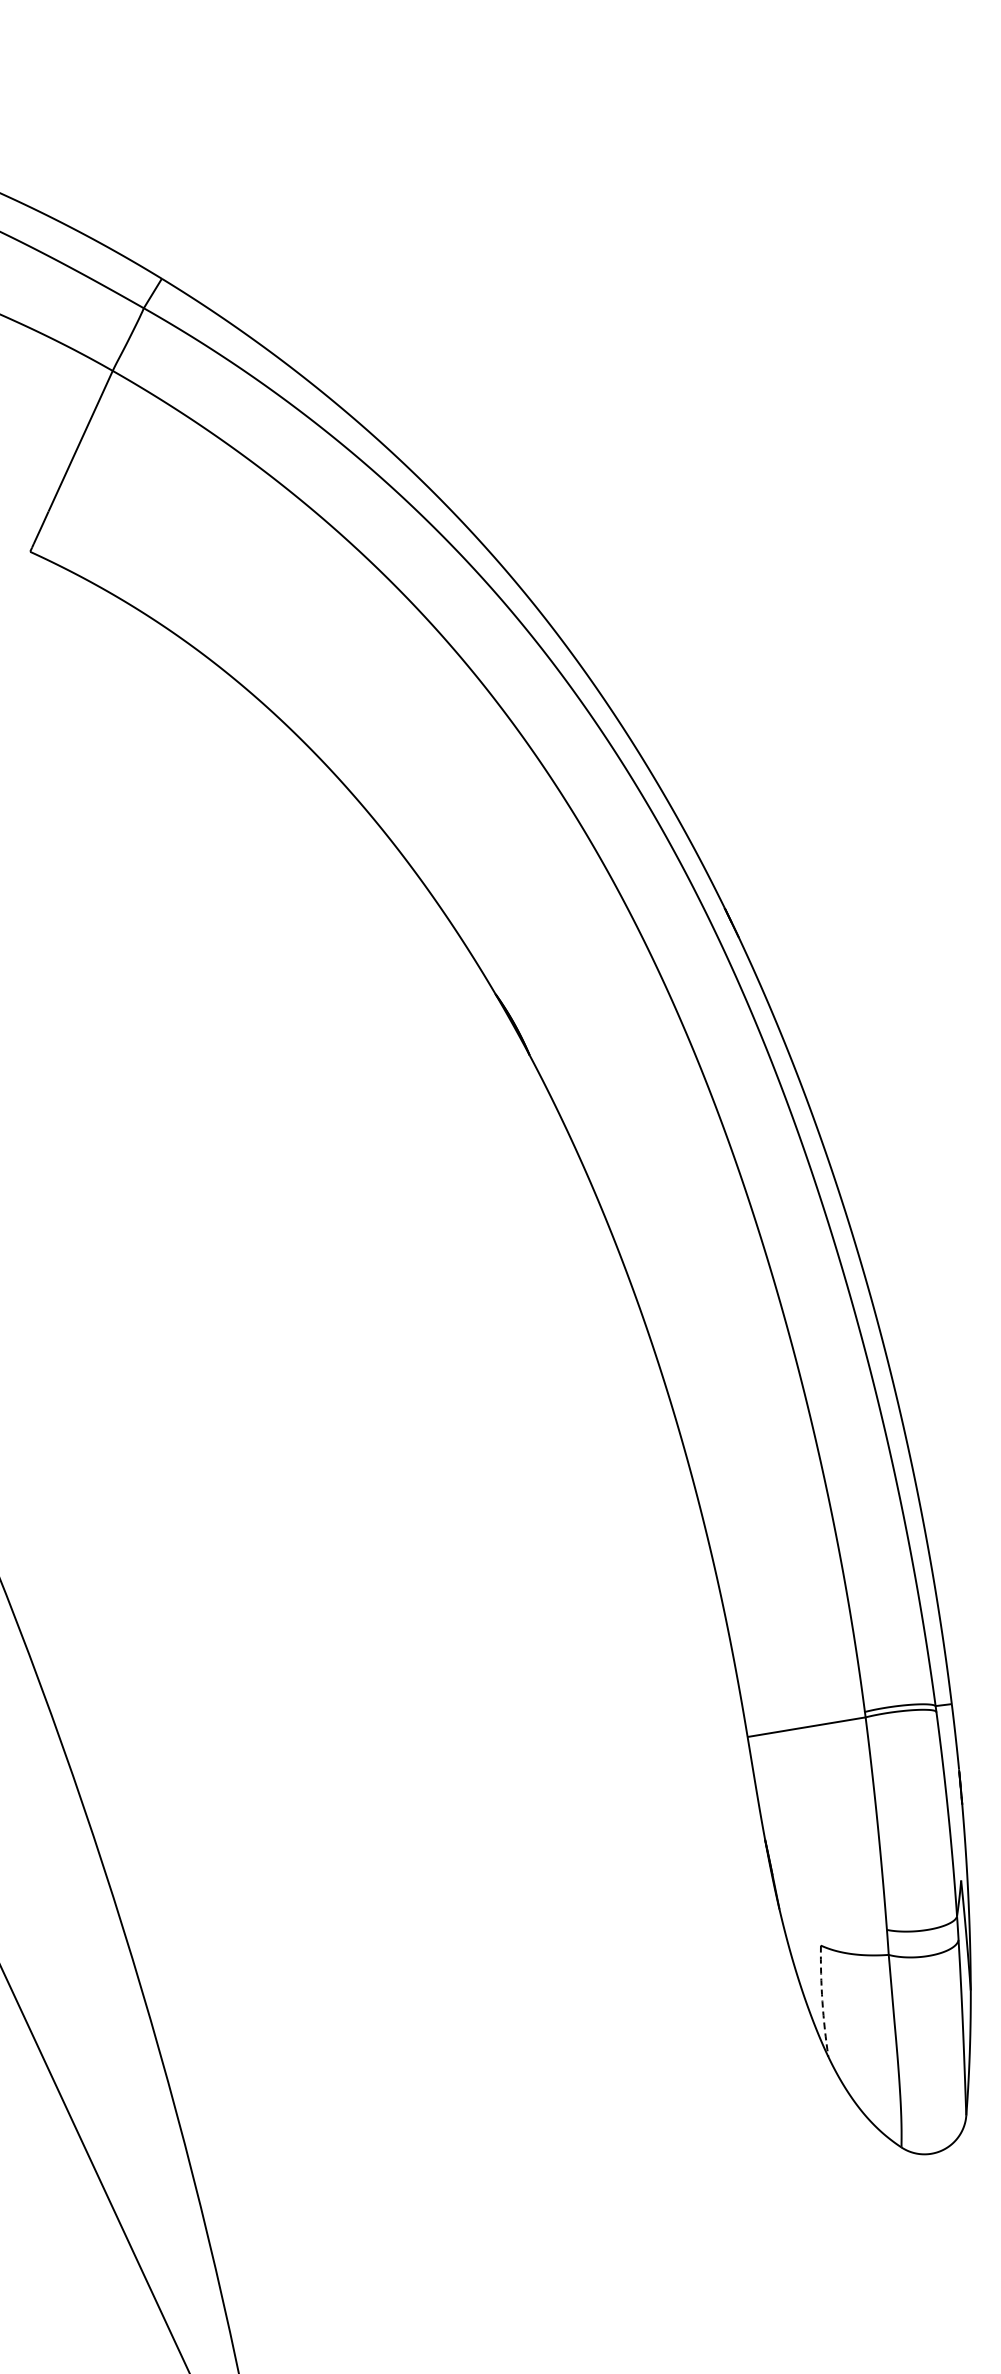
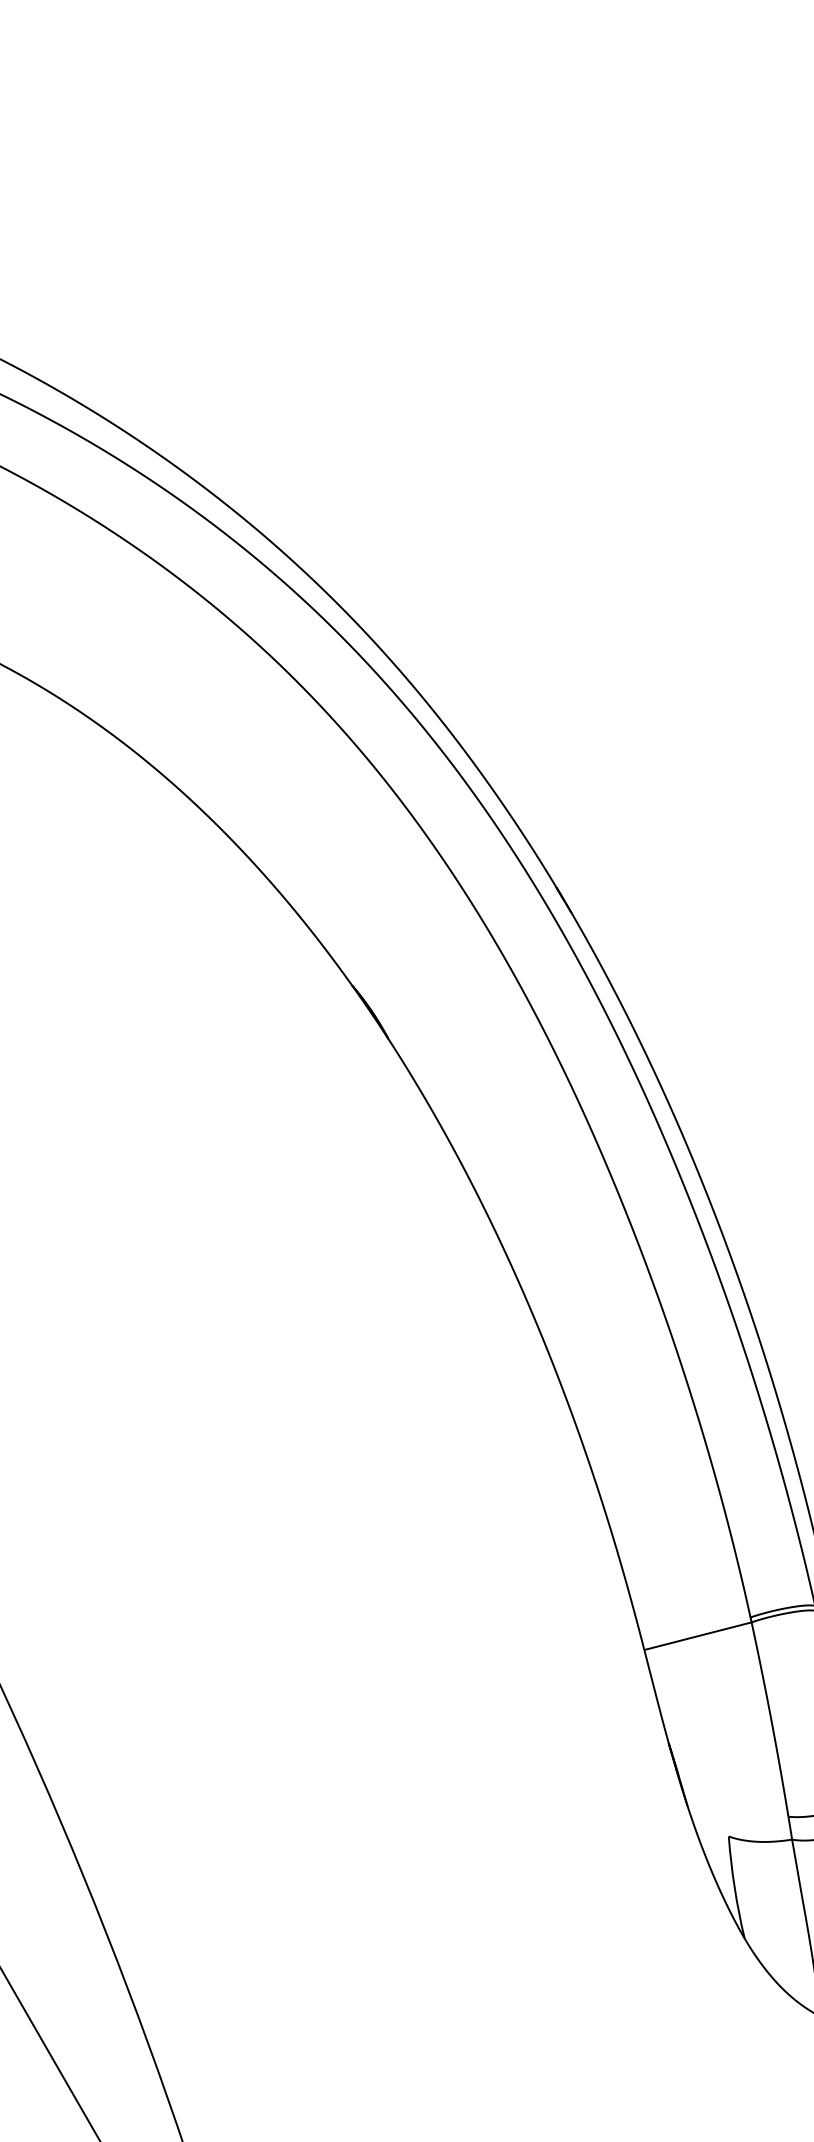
arc: (822, 2001) -> (734, 1887), dashed -> solid

